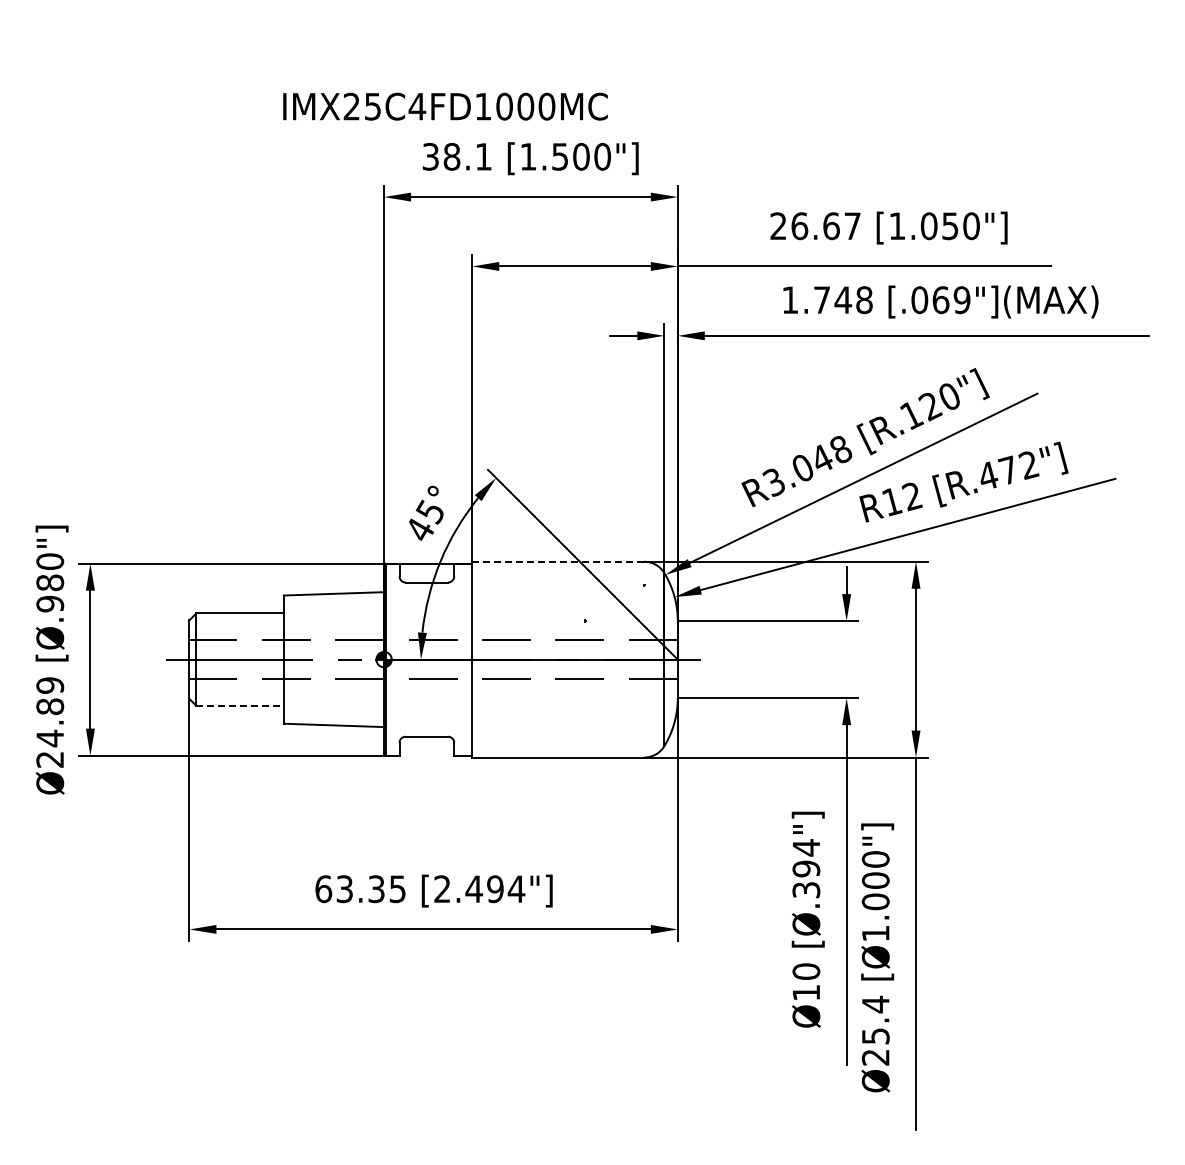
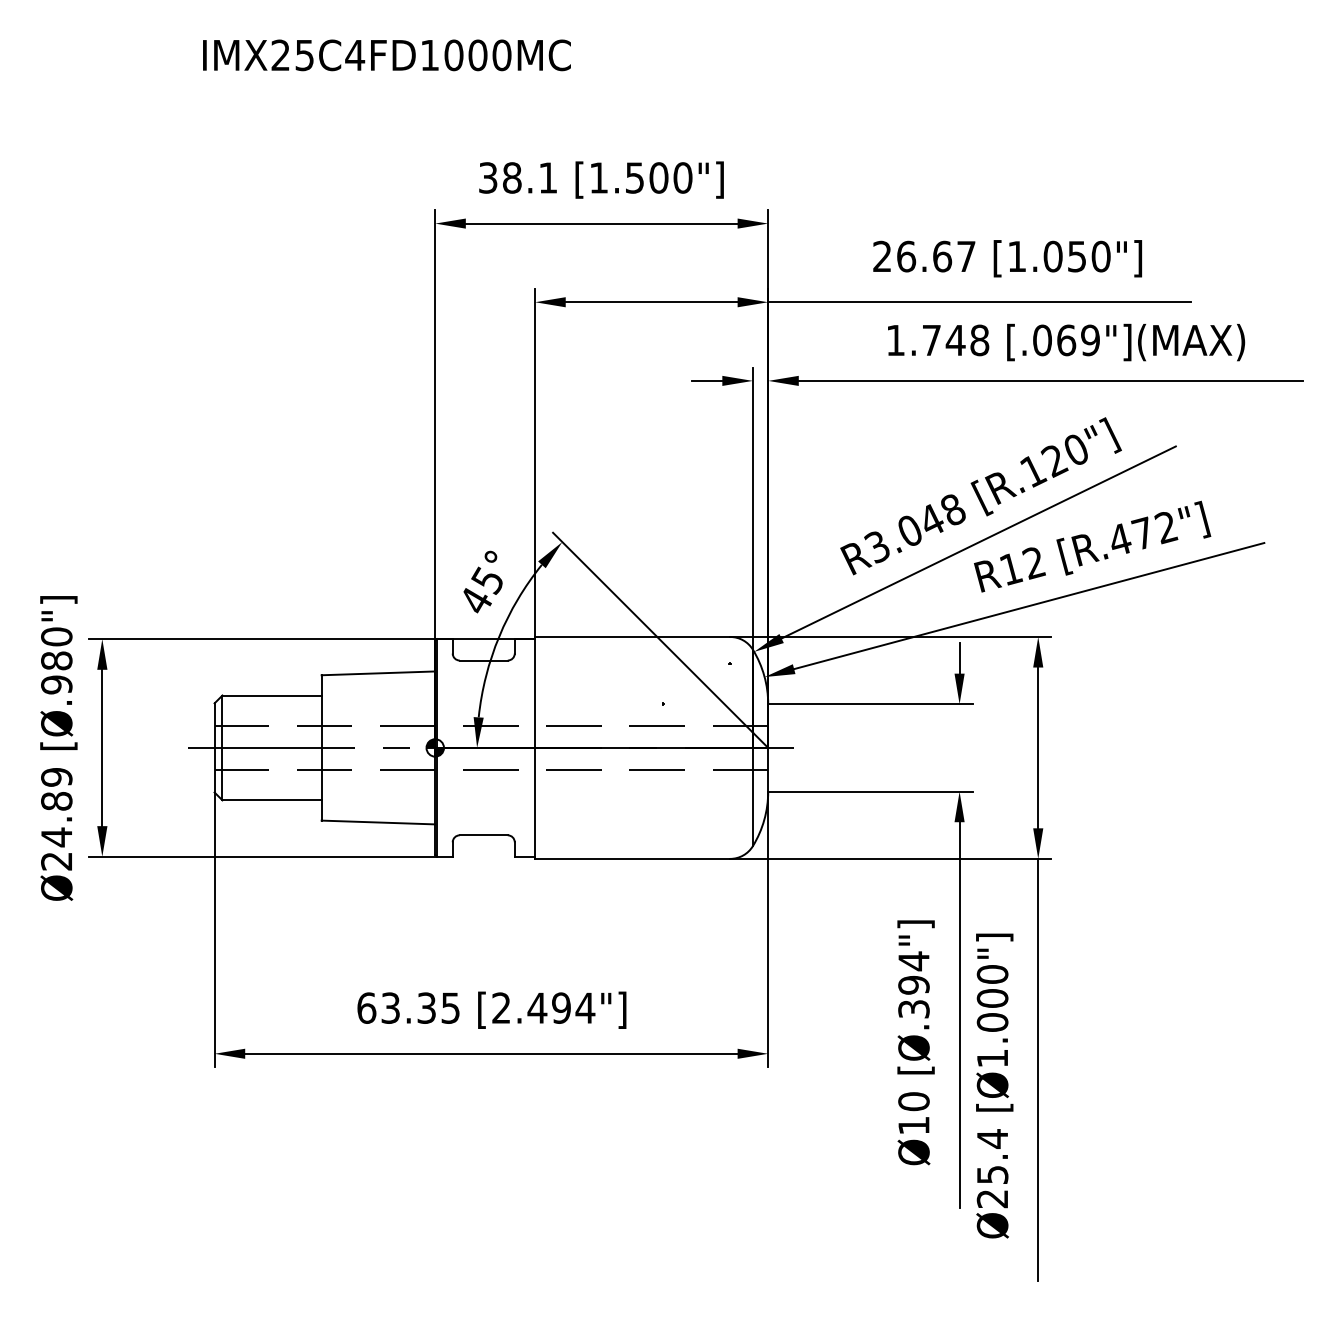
text: (445, 106) -> (386, 55), moved
line: (558, 561) -> (632, 636), dashed -> solid
line: (240, 705) -> (272, 799), dashed -> solid

